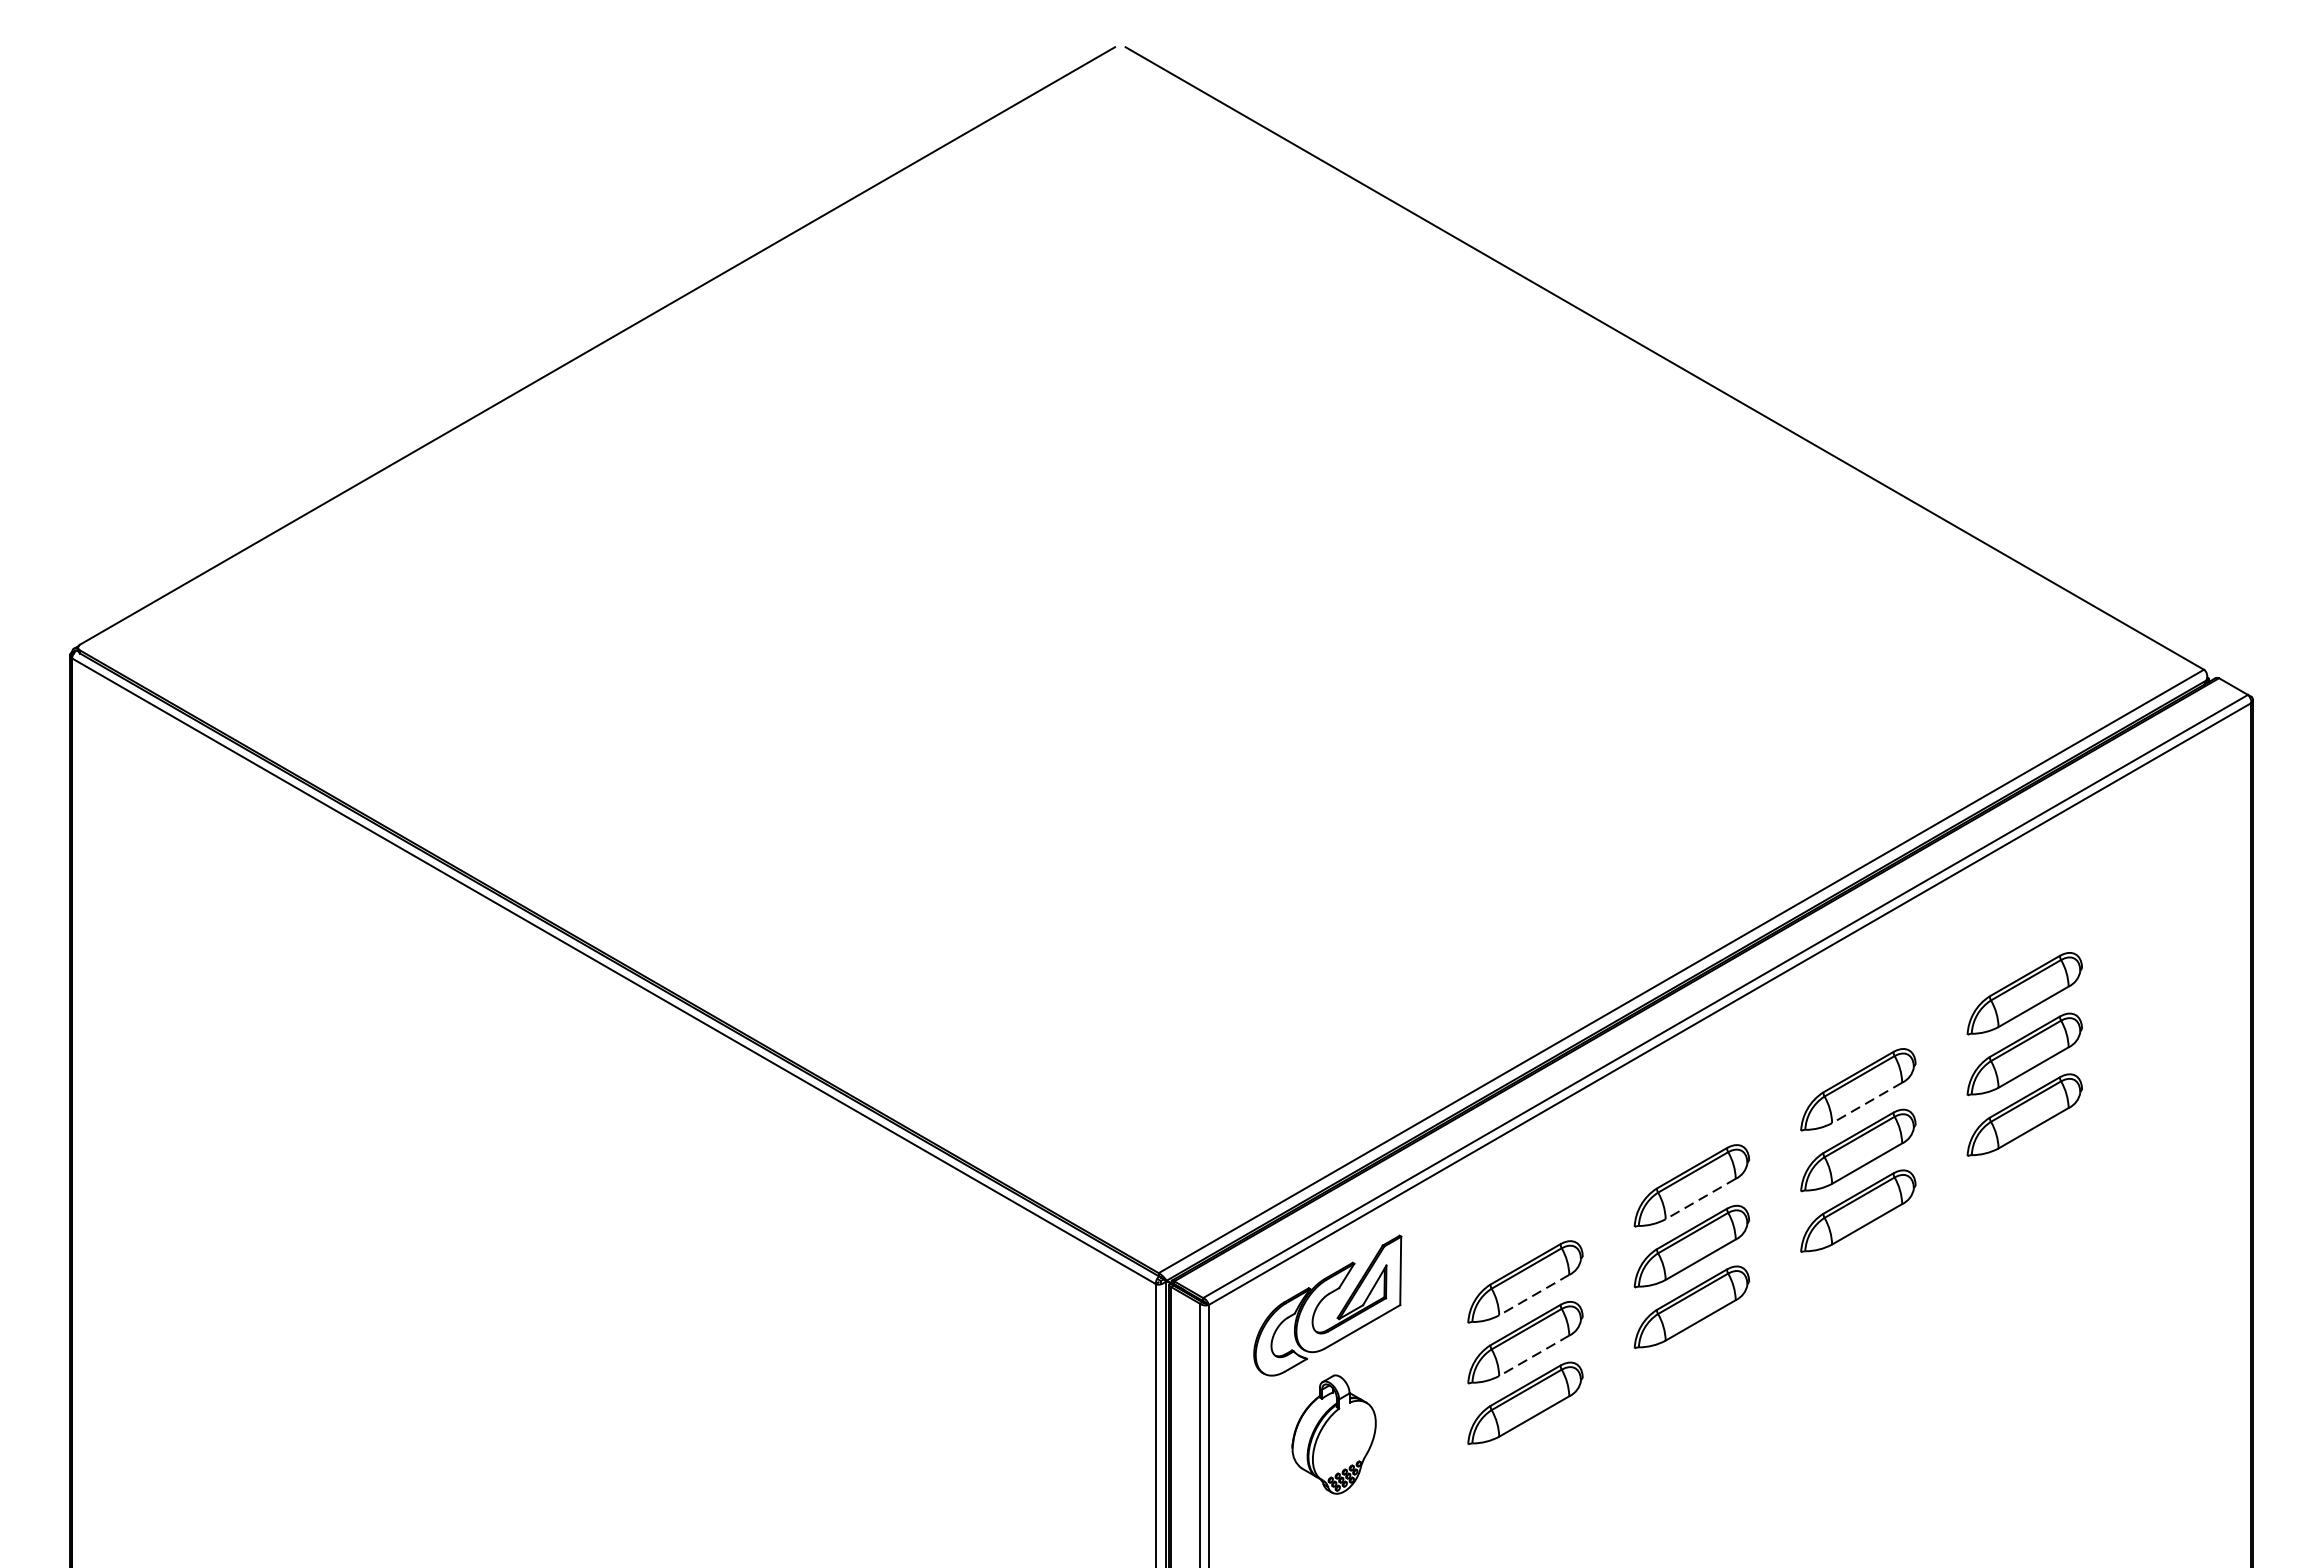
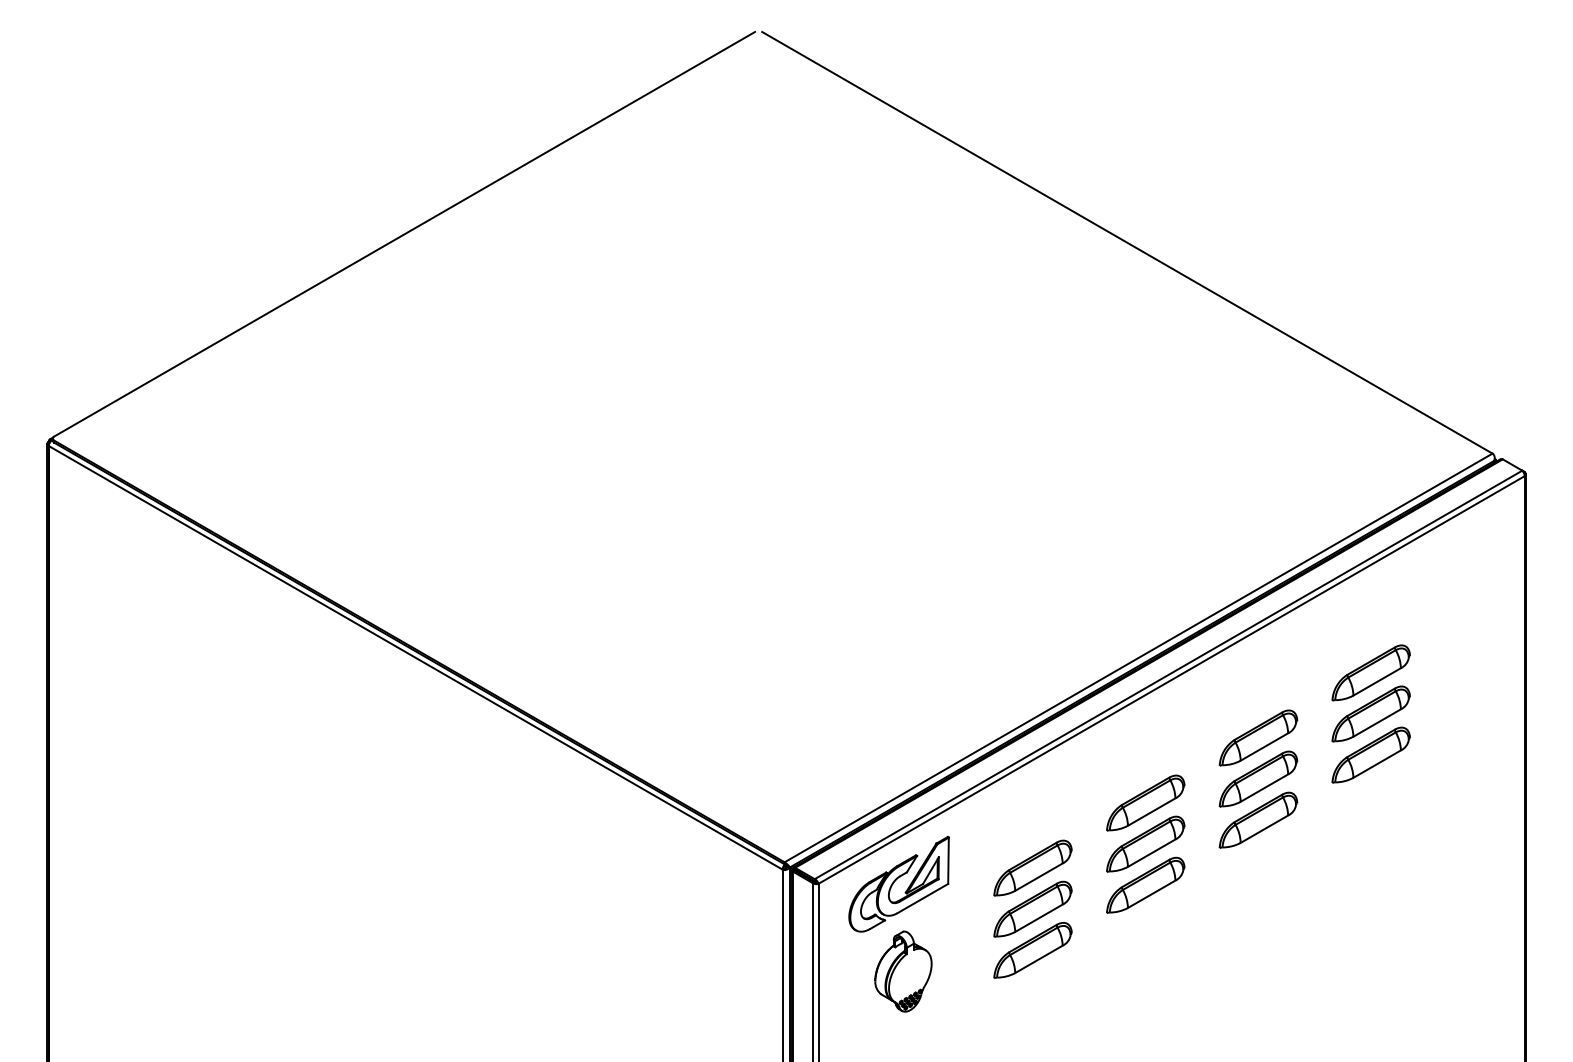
line: (1867, 1103) -> (1264, 747), dashed -> solid
line: (1700, 1199) -> (1151, 812), dashed -> solid
line: (1533, 1295) -> (1038, 877), dashed -> solid
line: (1533, 1356) -> (1038, 918), dashed -> solid

